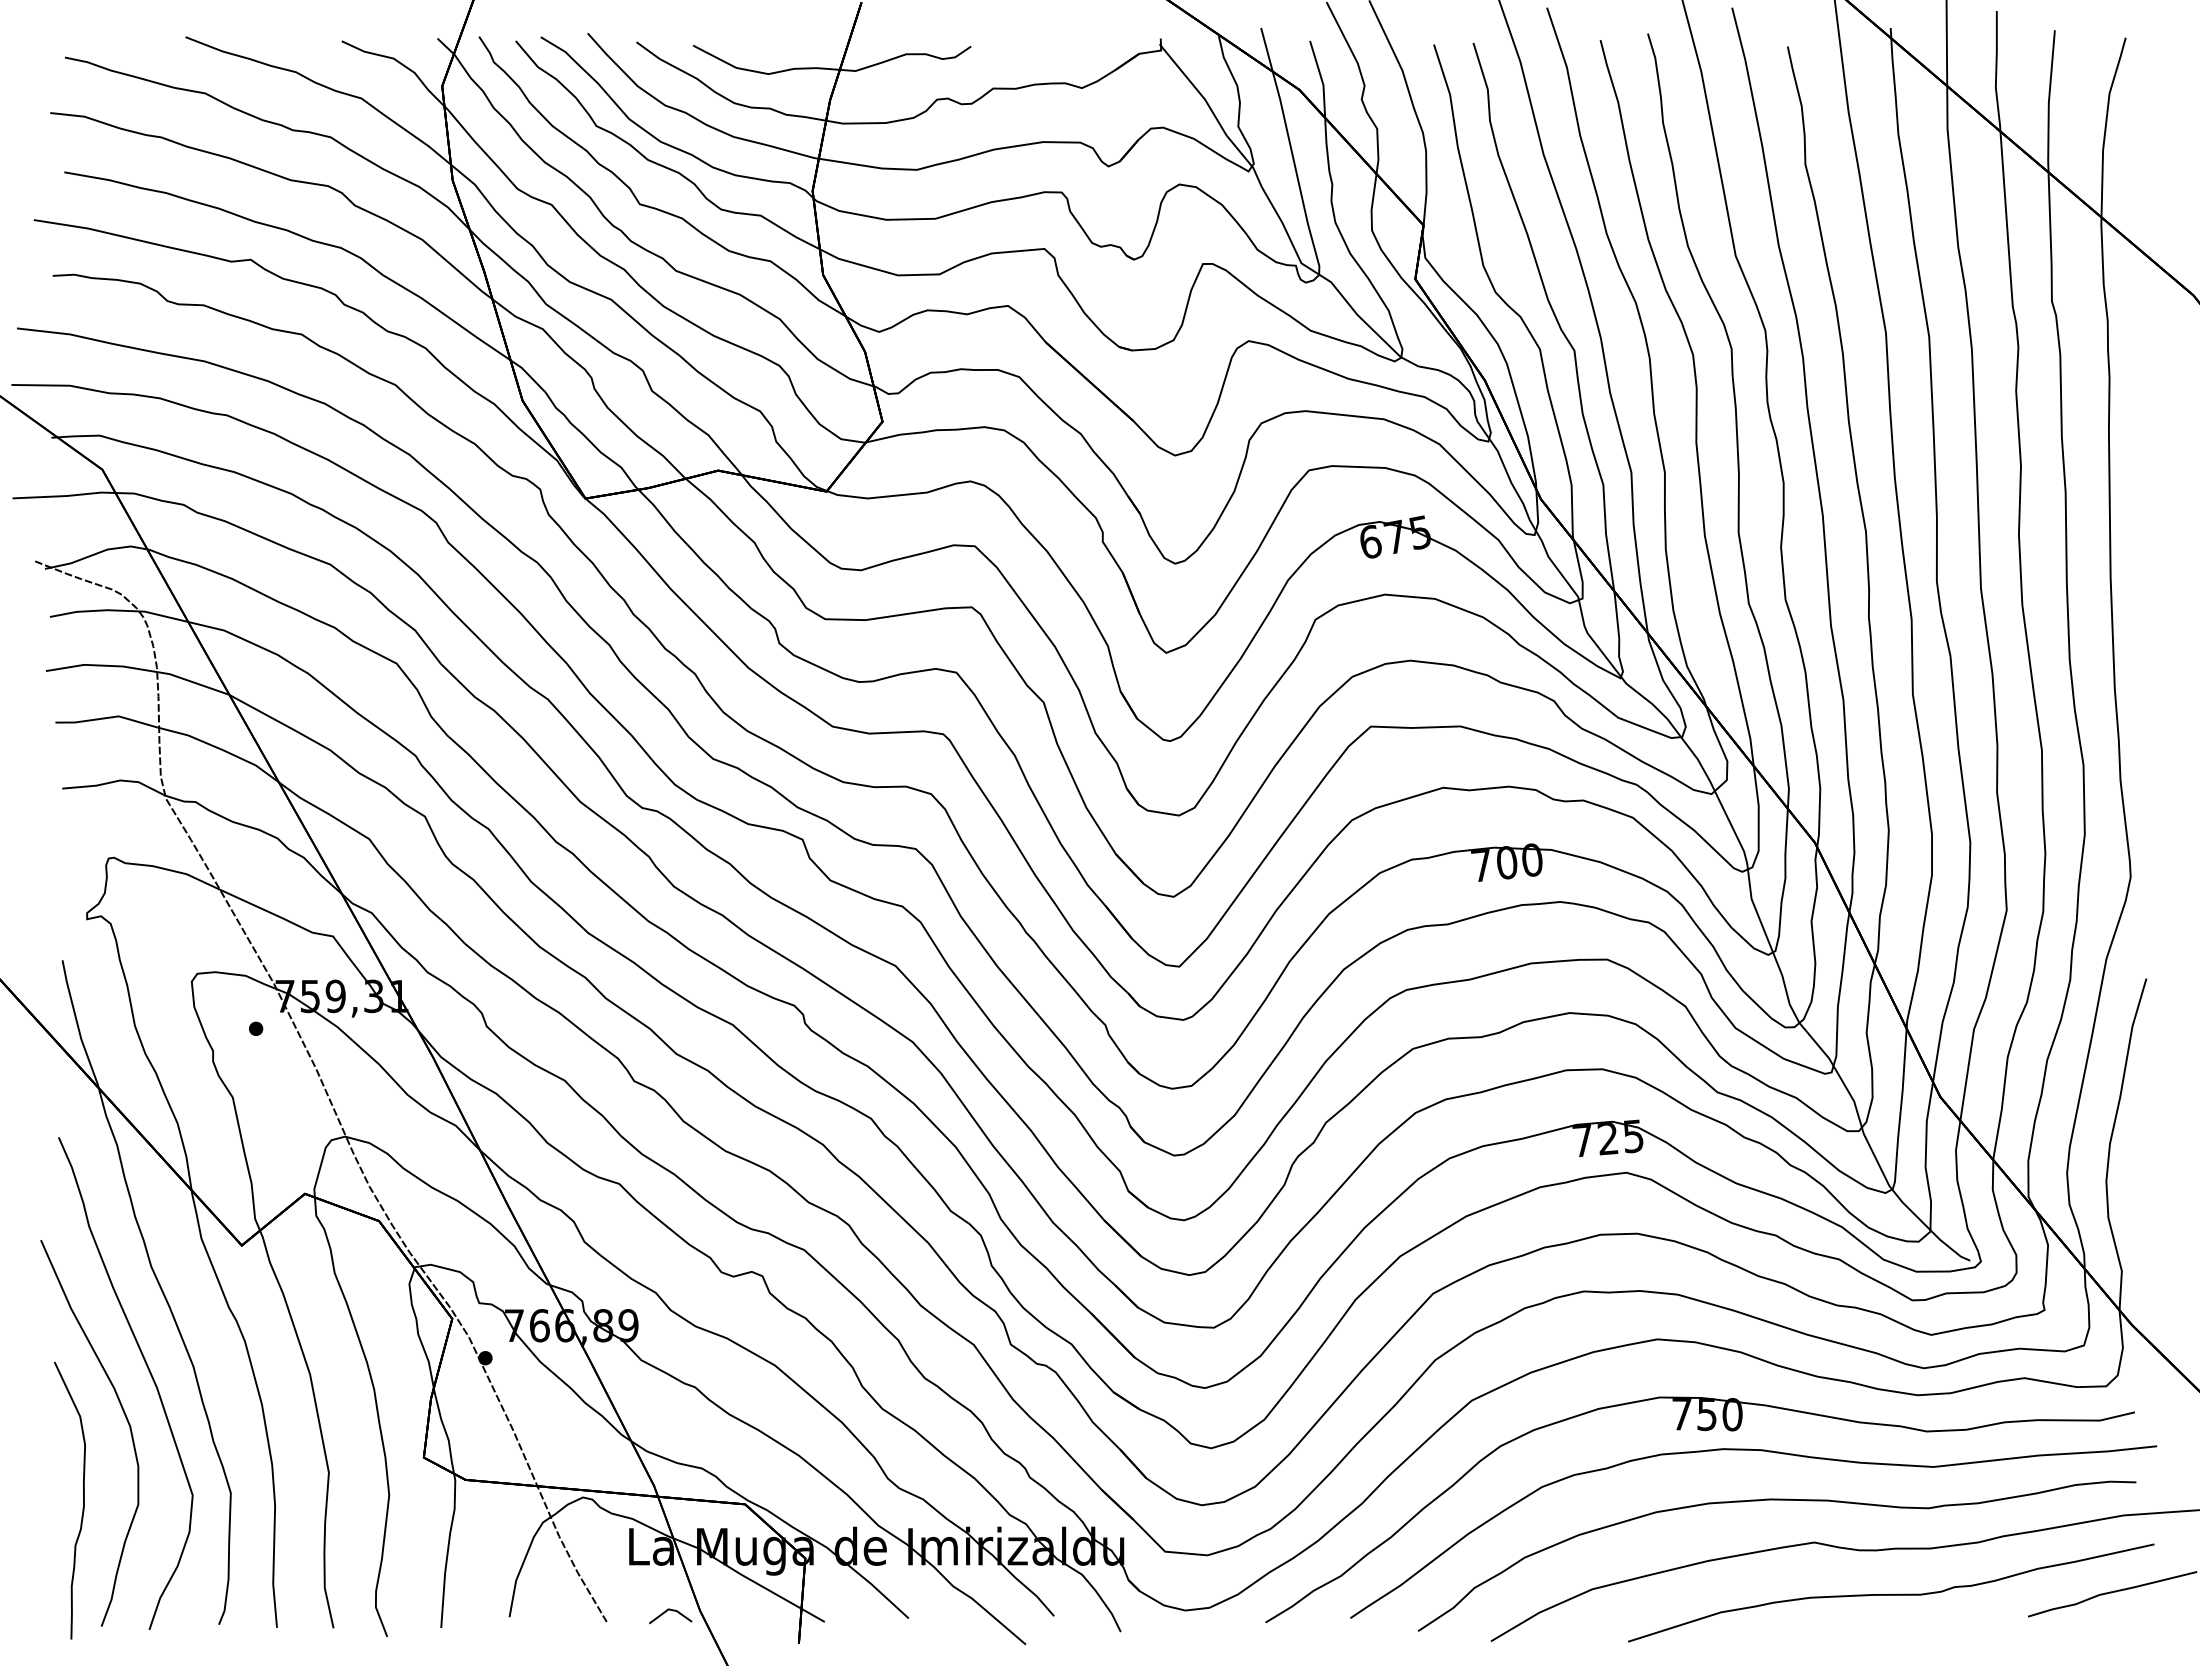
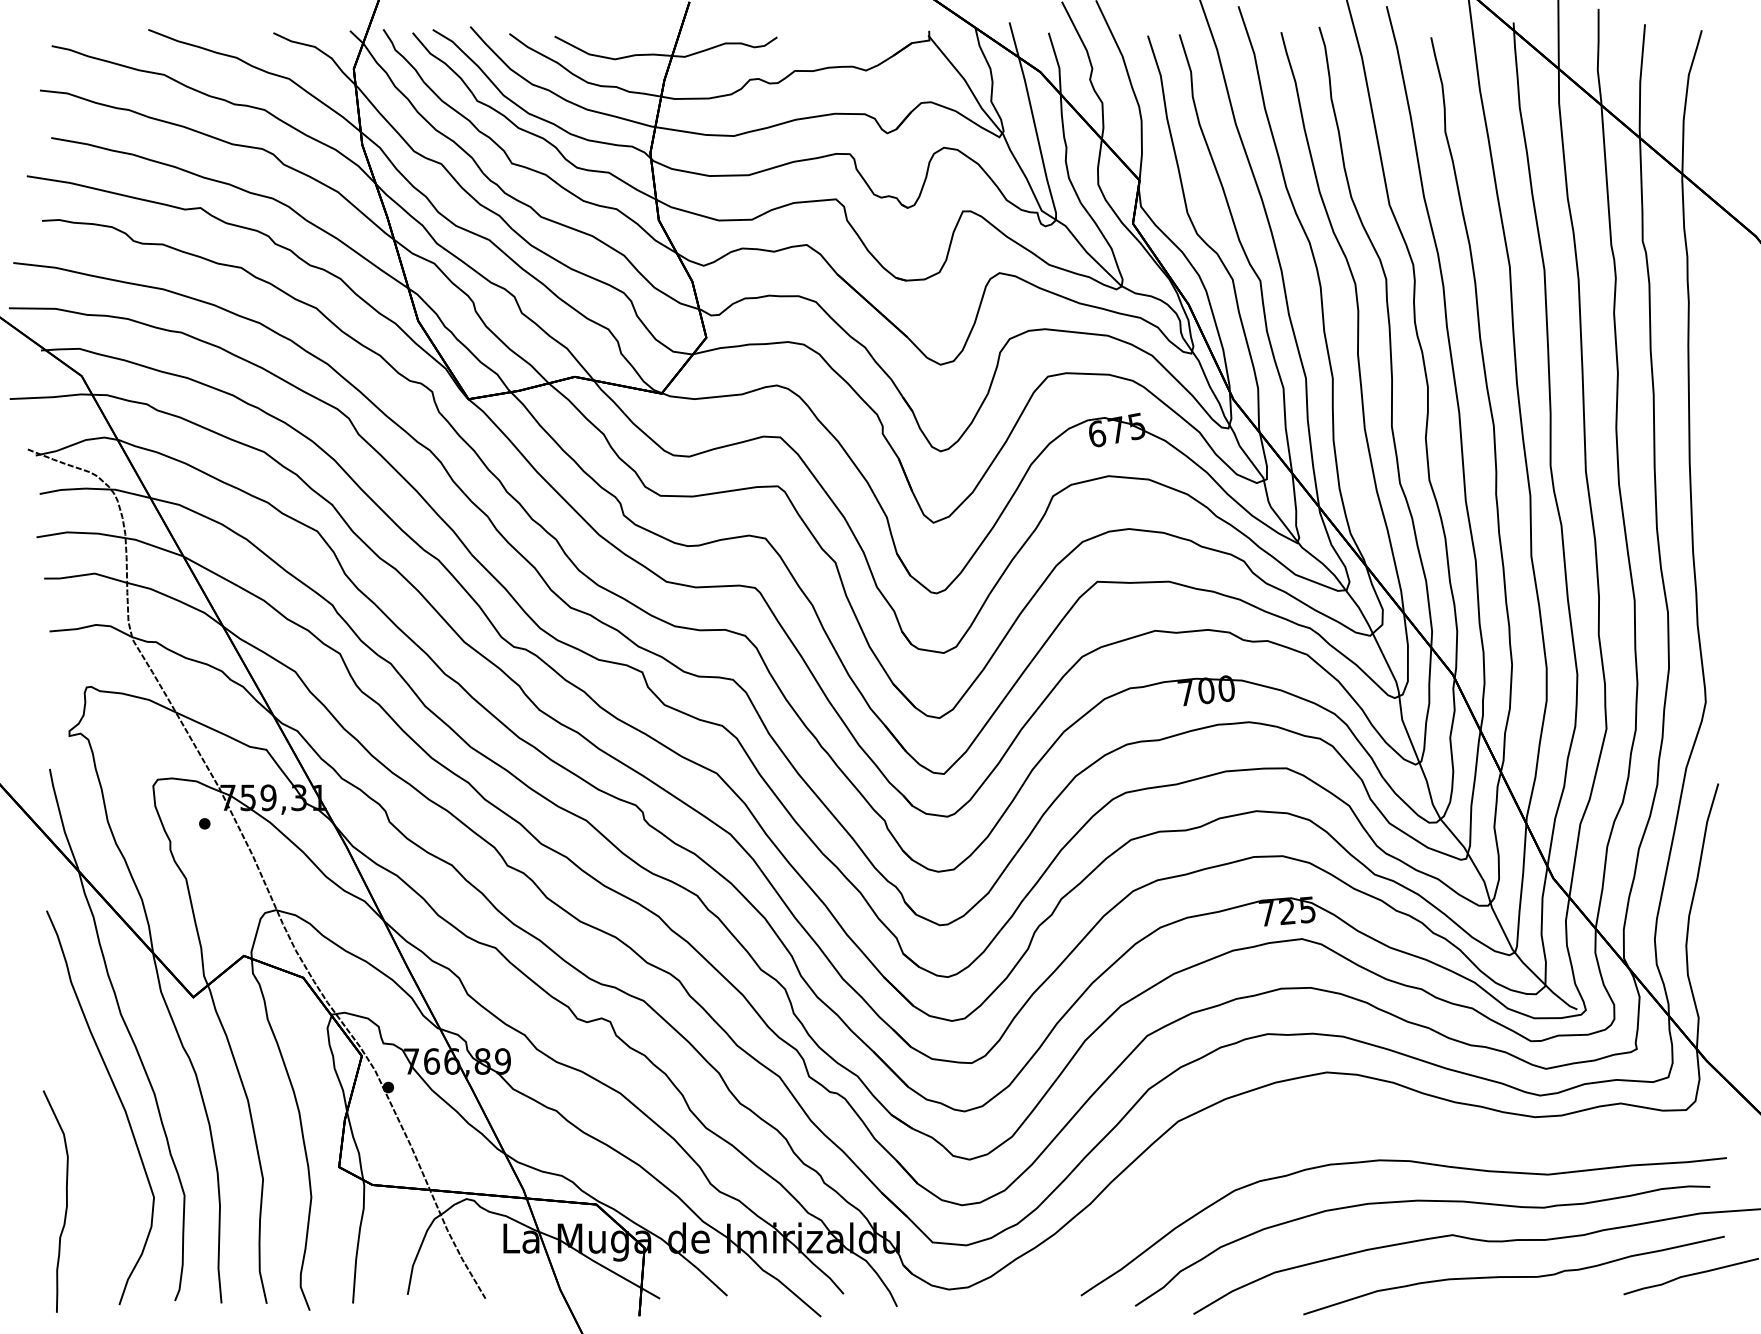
curve: (125, 1418) -> (100, 1135), removed
part: (1704, 1431) -> (1364, 1146), removed
line: (672, 1611) -> (538, 1290), removed

